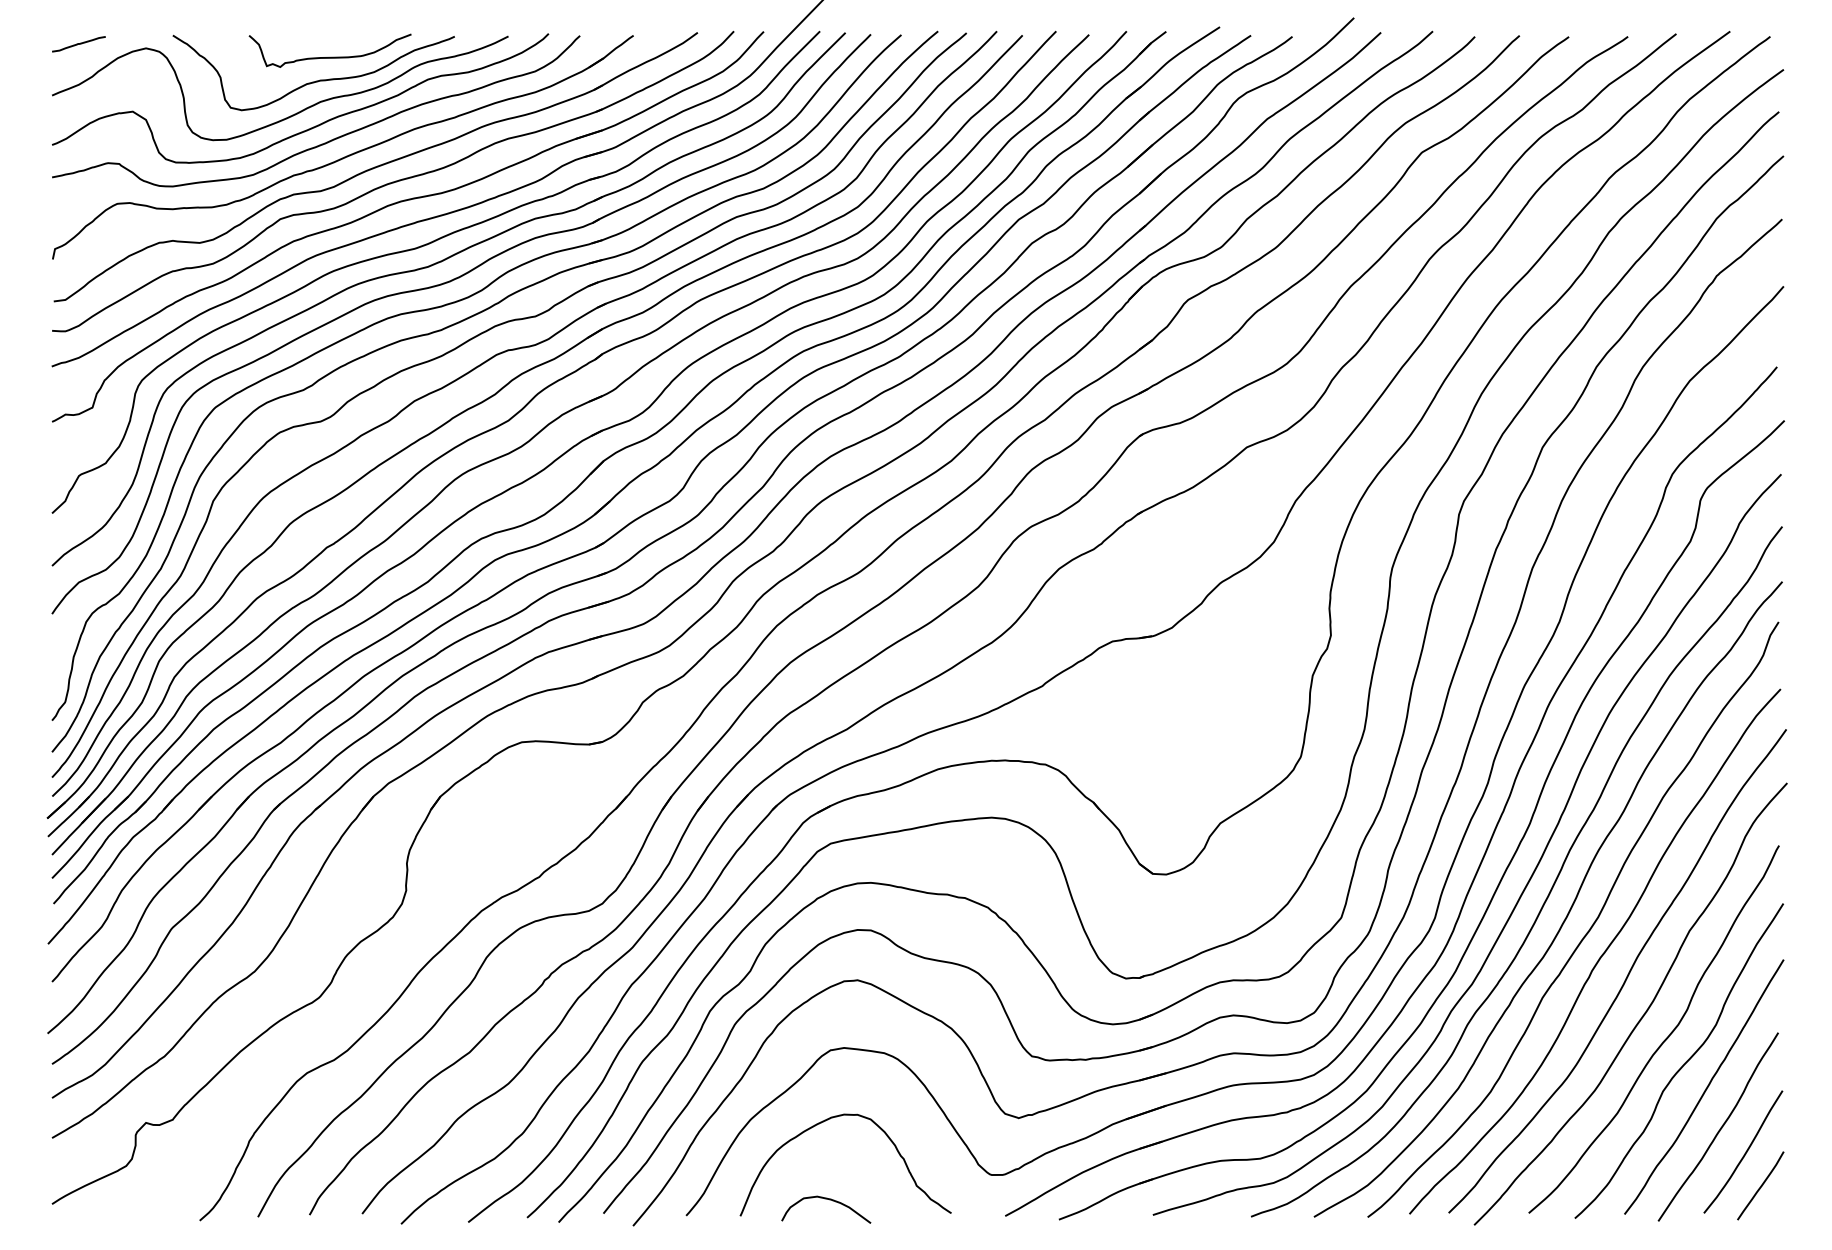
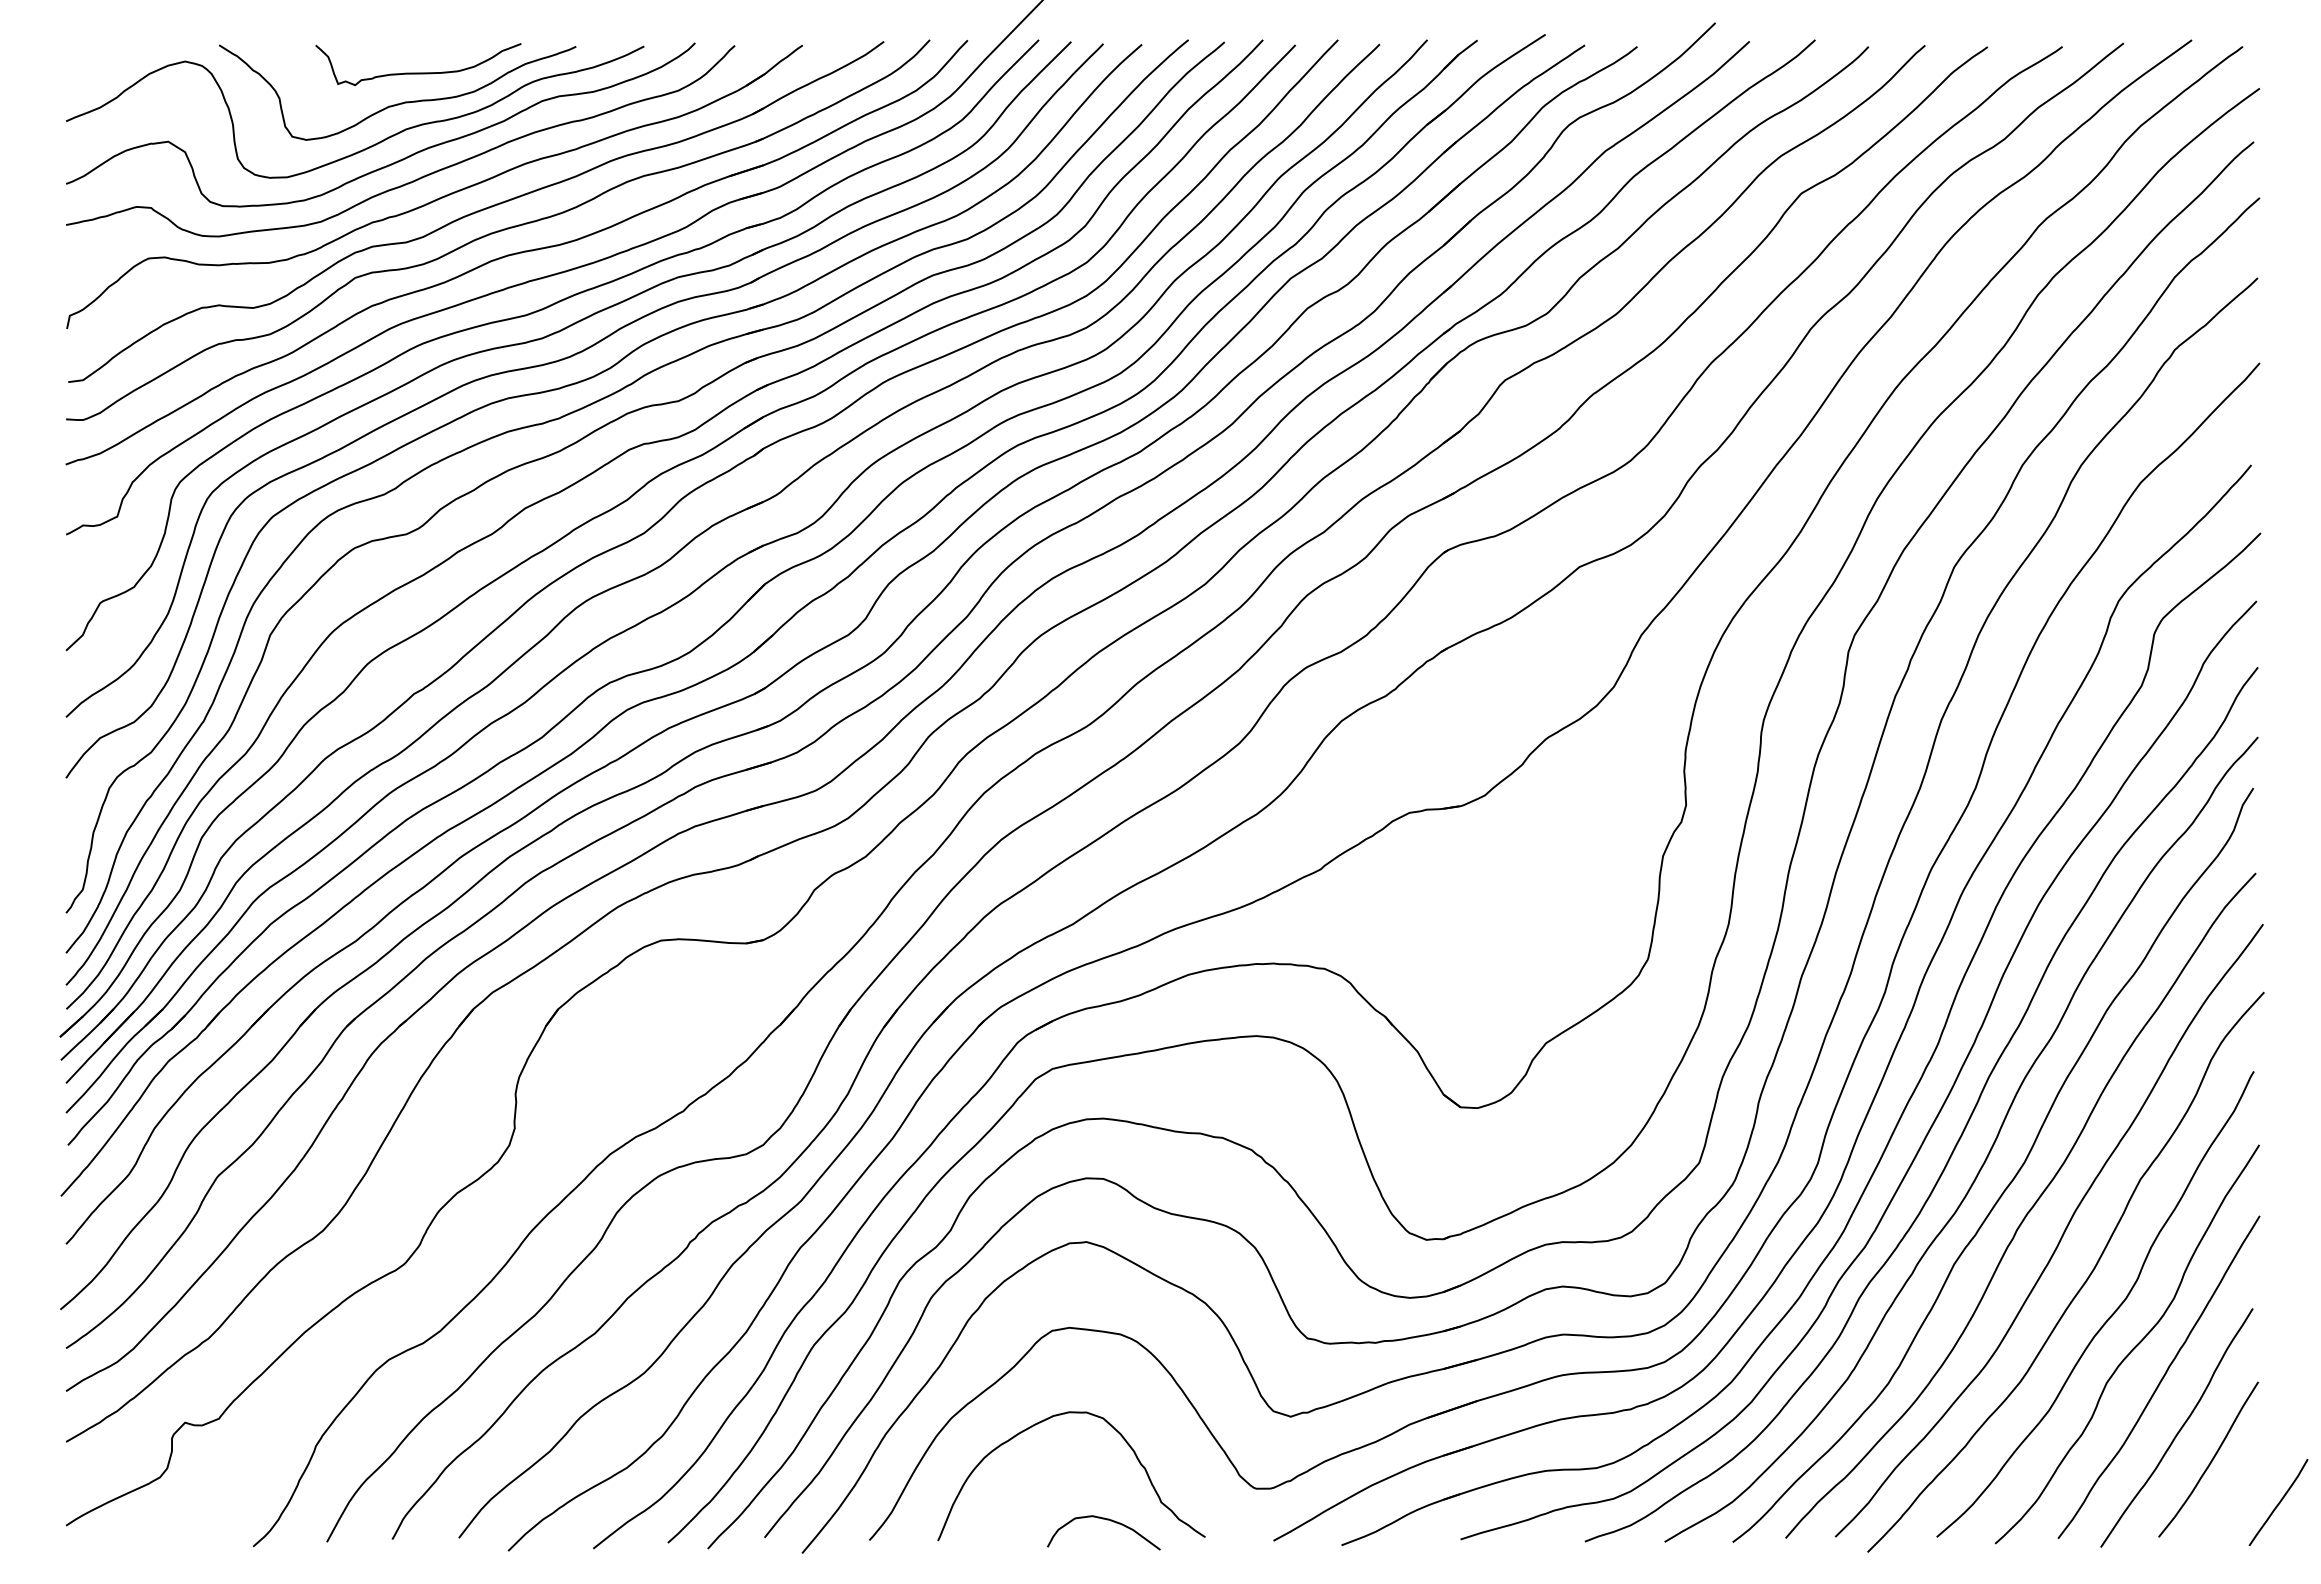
curve: (79, 44) -> (100, 56), removed
curve: (1760, 1185) -> (2278, 1502), moved
curve: (828, 1200) -> (1106, 1520), moved

